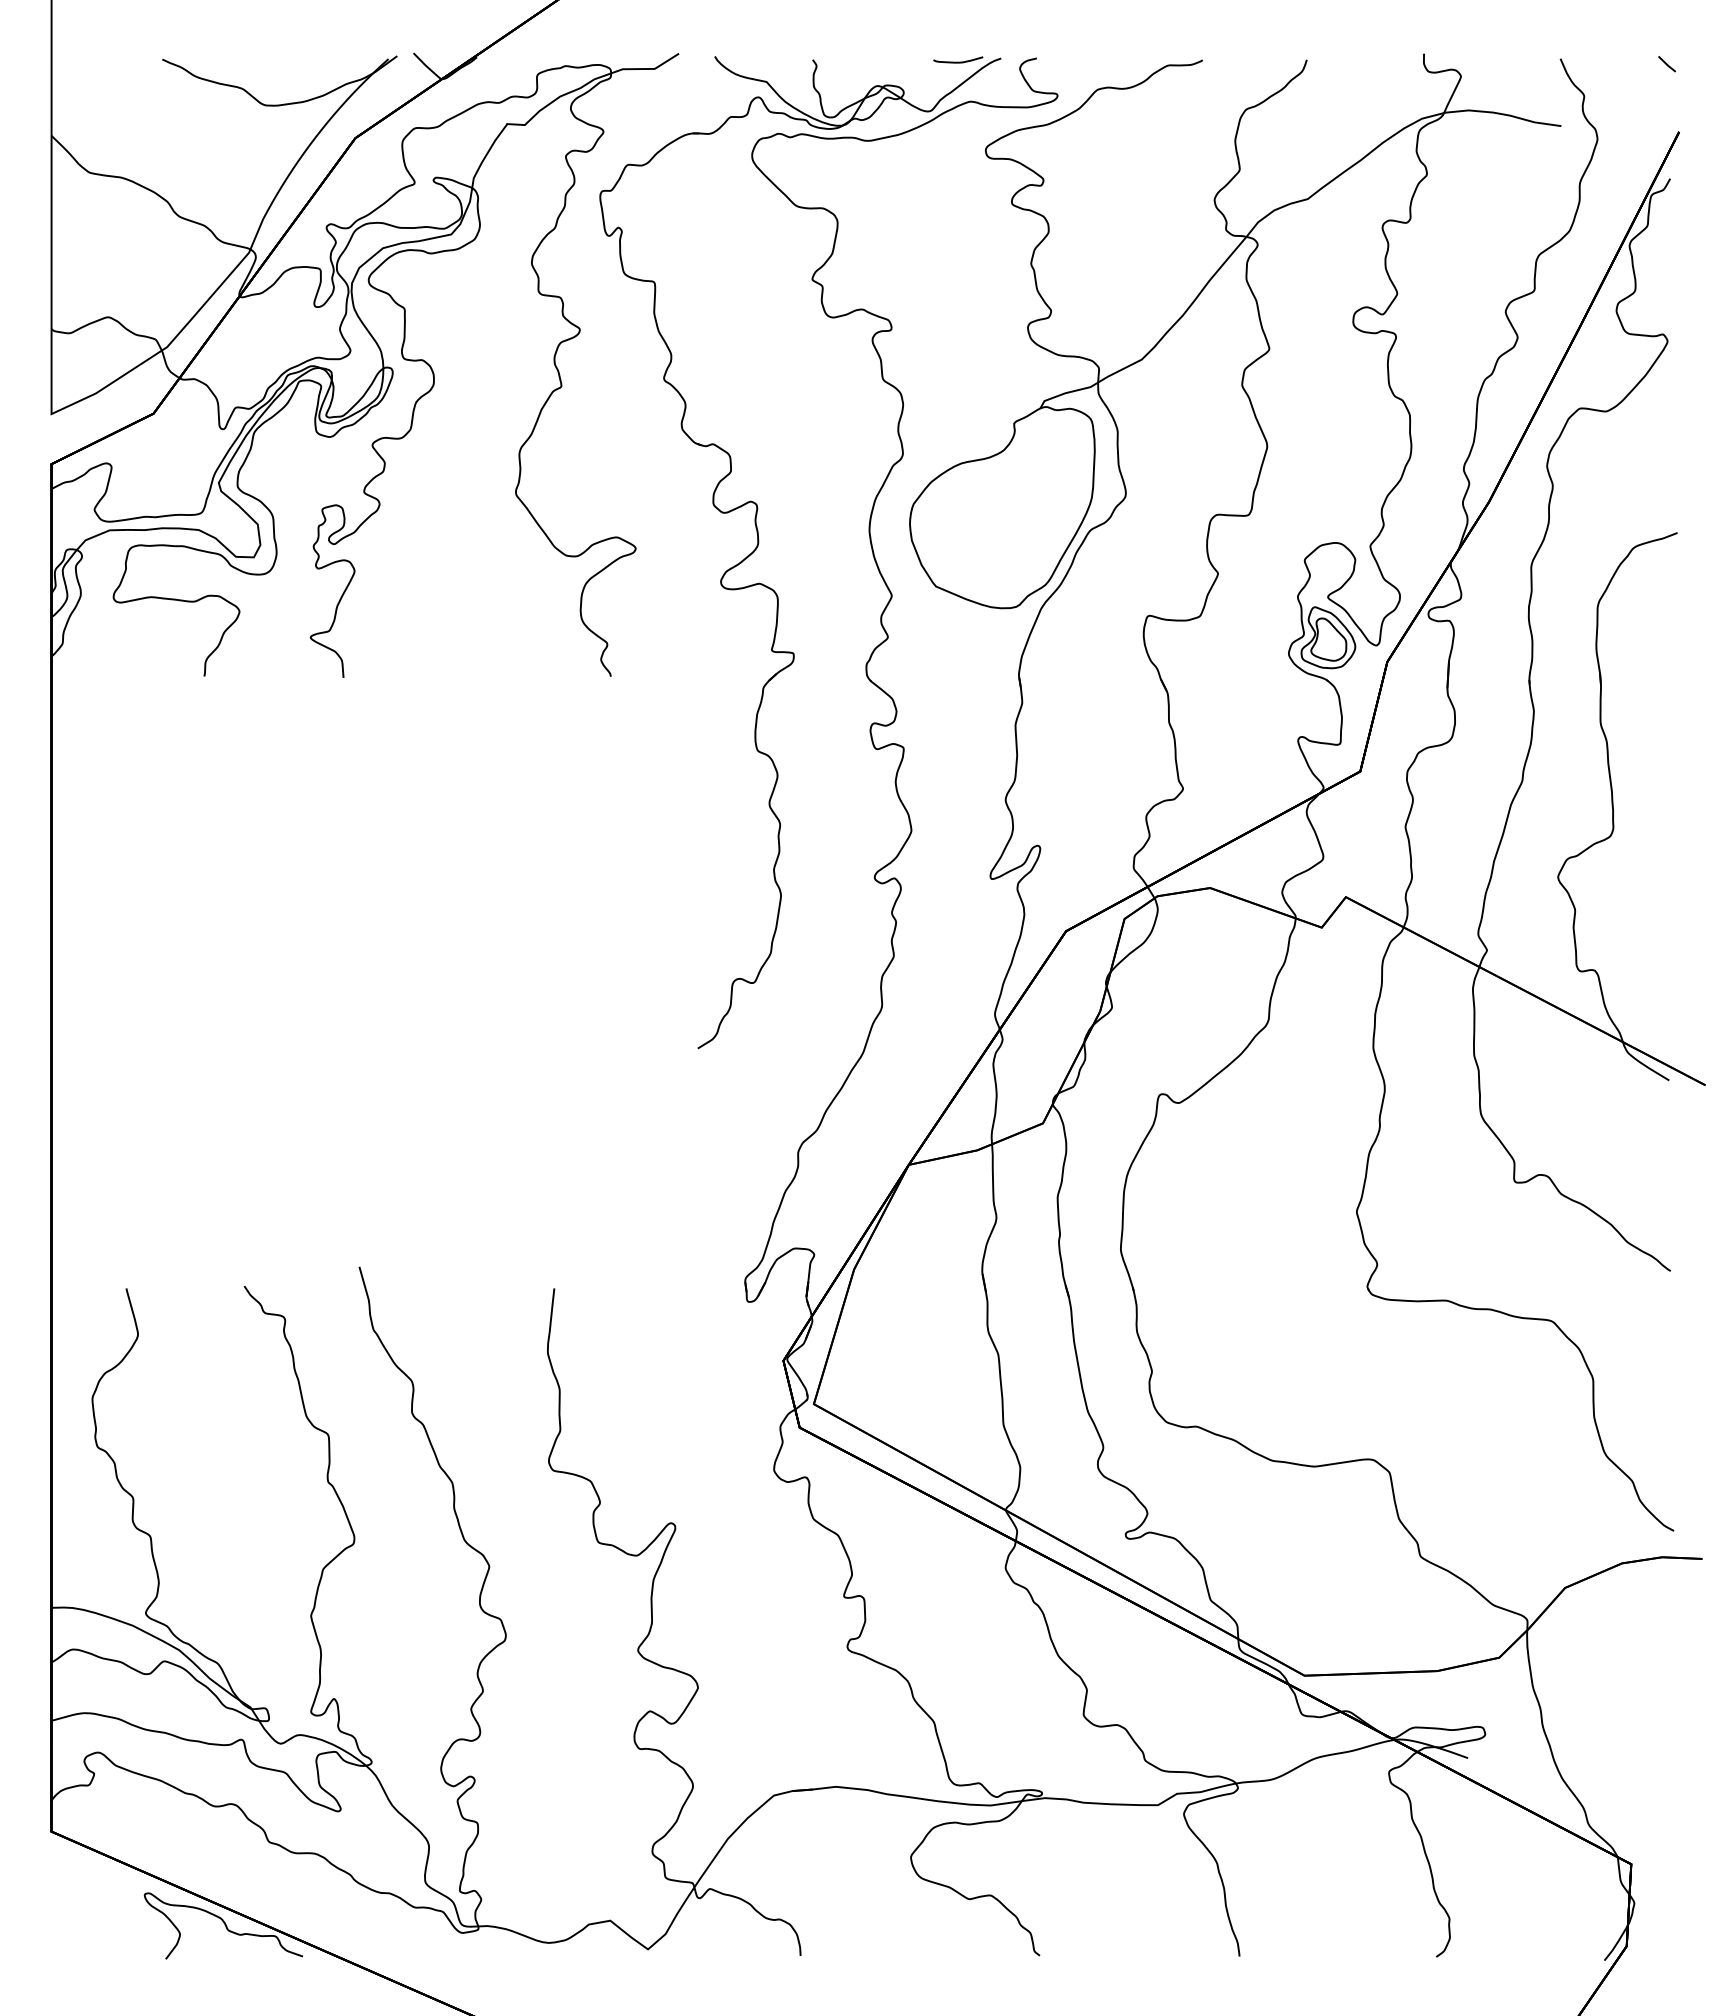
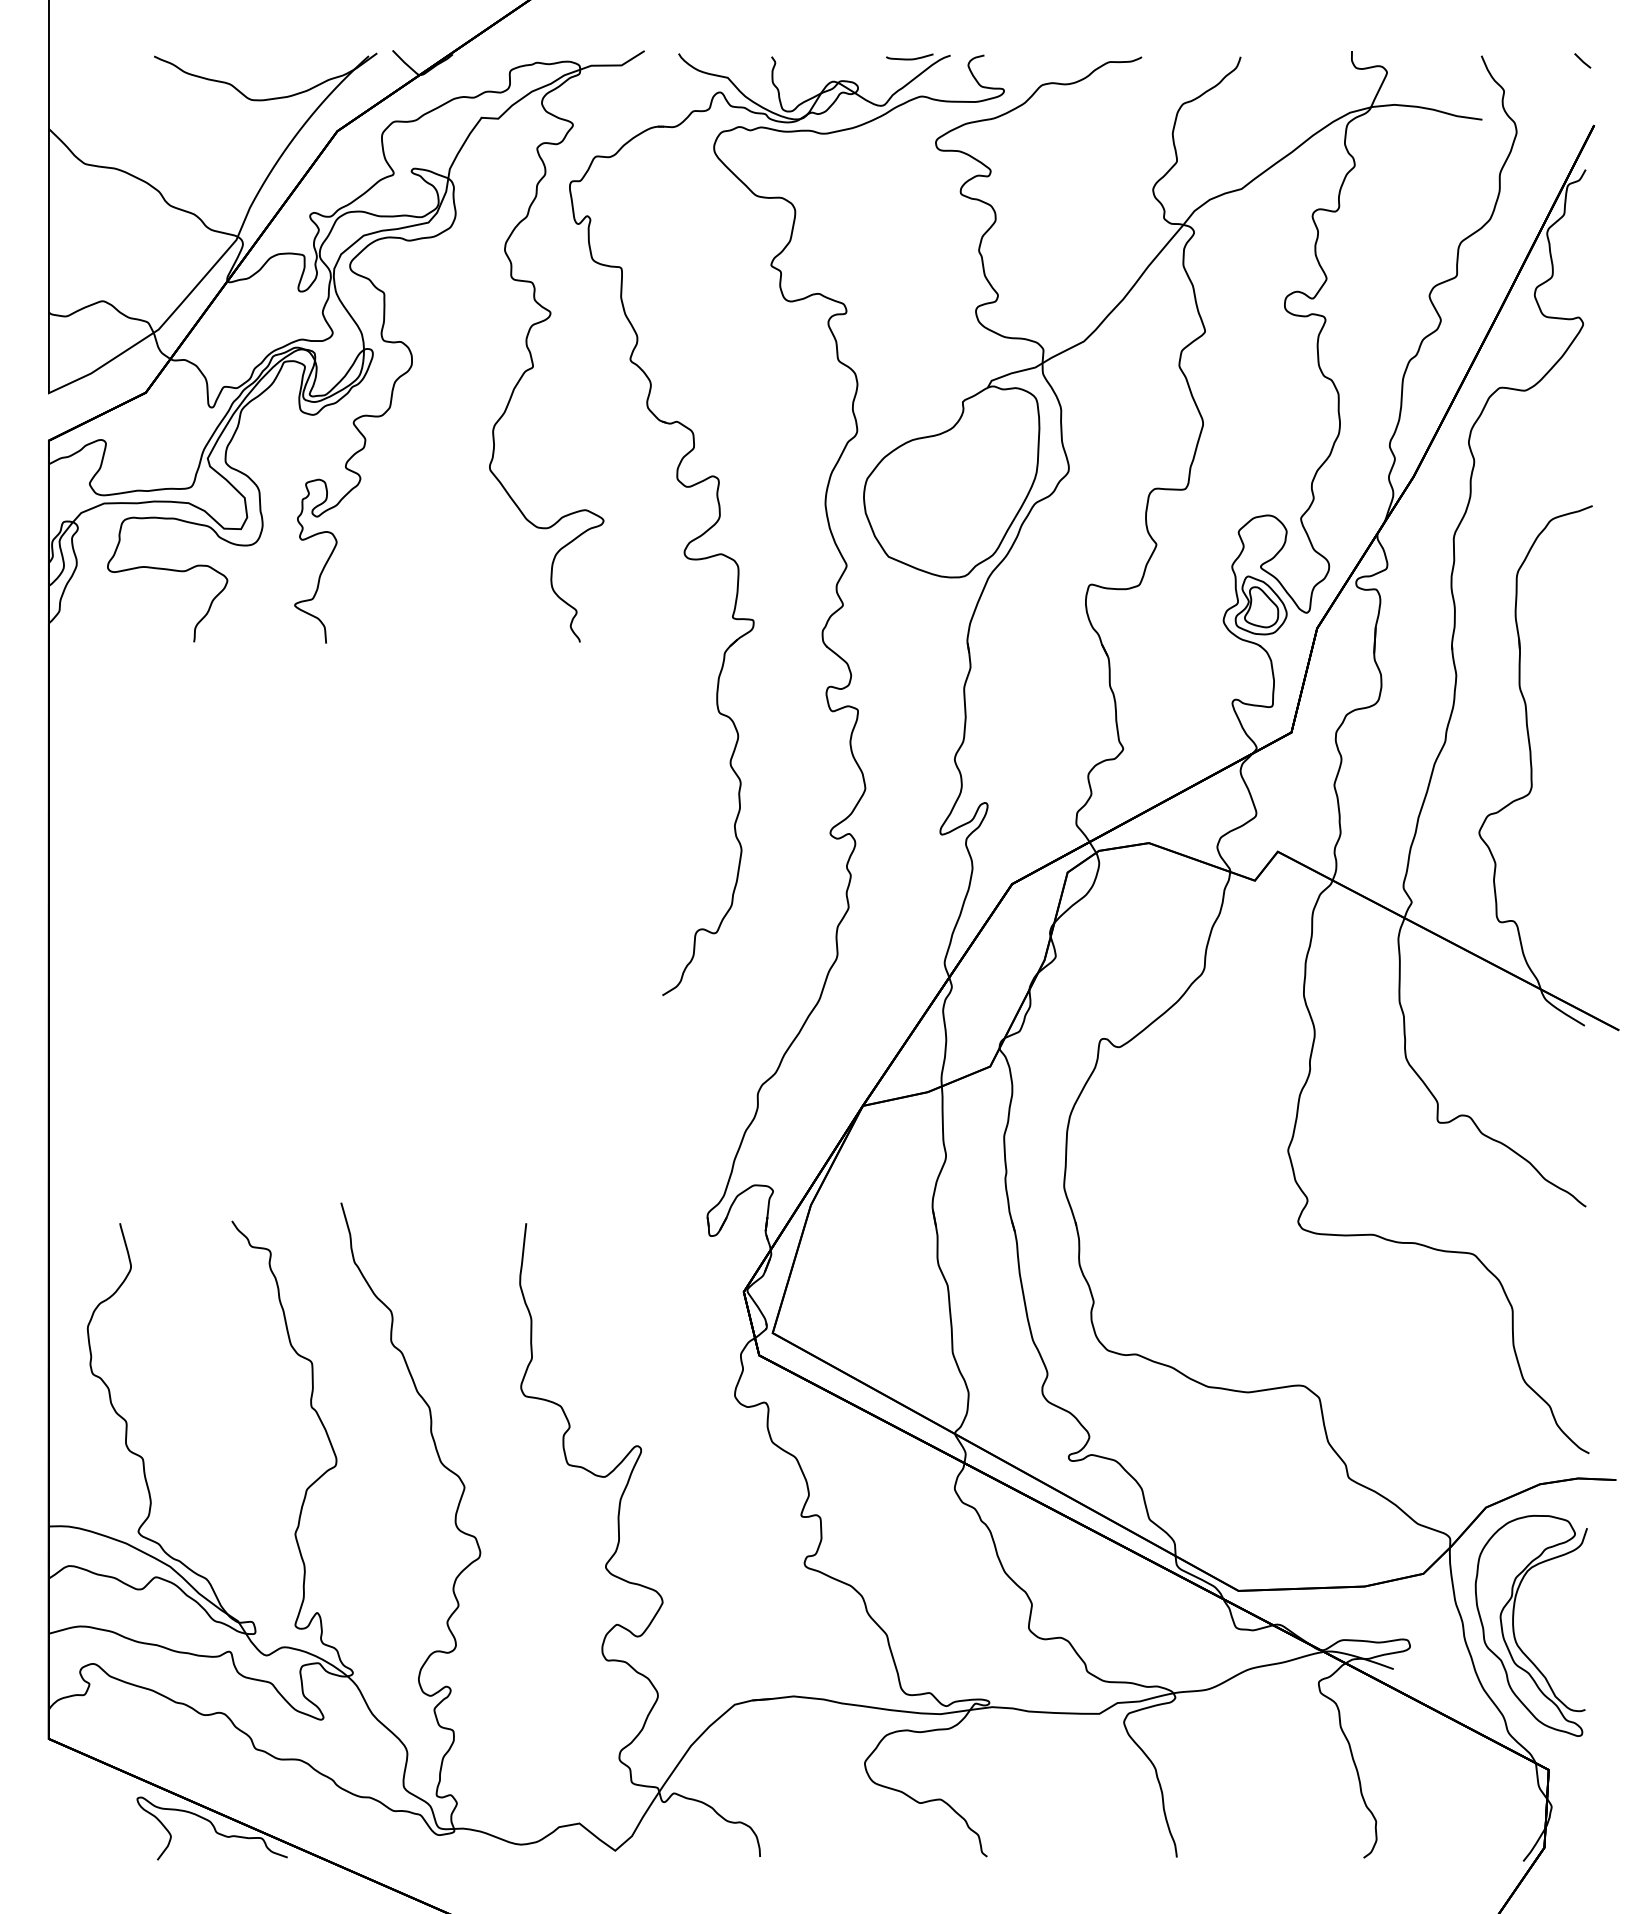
part: (1595, 1717) -> (1514, 1630), added

